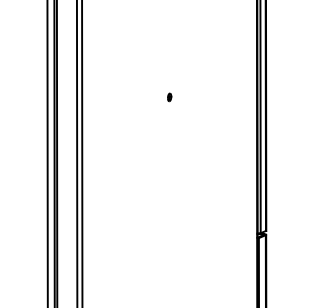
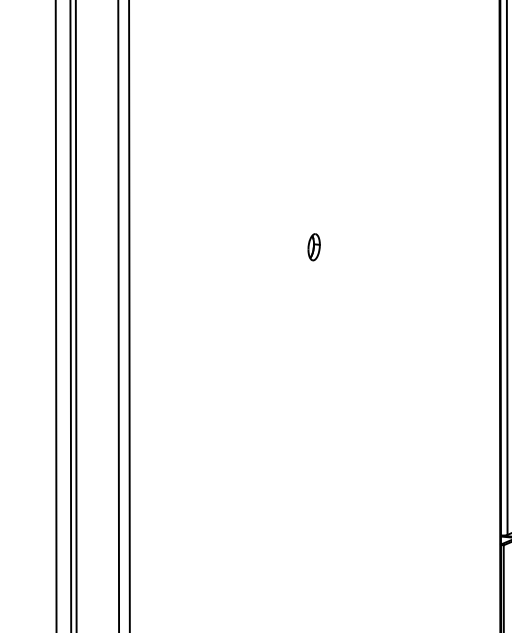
part: (169, 97) -> (314, 247), size x1.6

